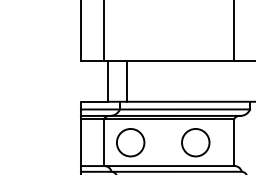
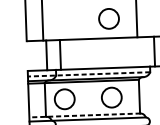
circle: (195, 33) -> (108, 18), added
line: (165, 109) -> (89, 74), solid -> dashed
line: (157, 166) -> (84, 115), solid -> dashed

